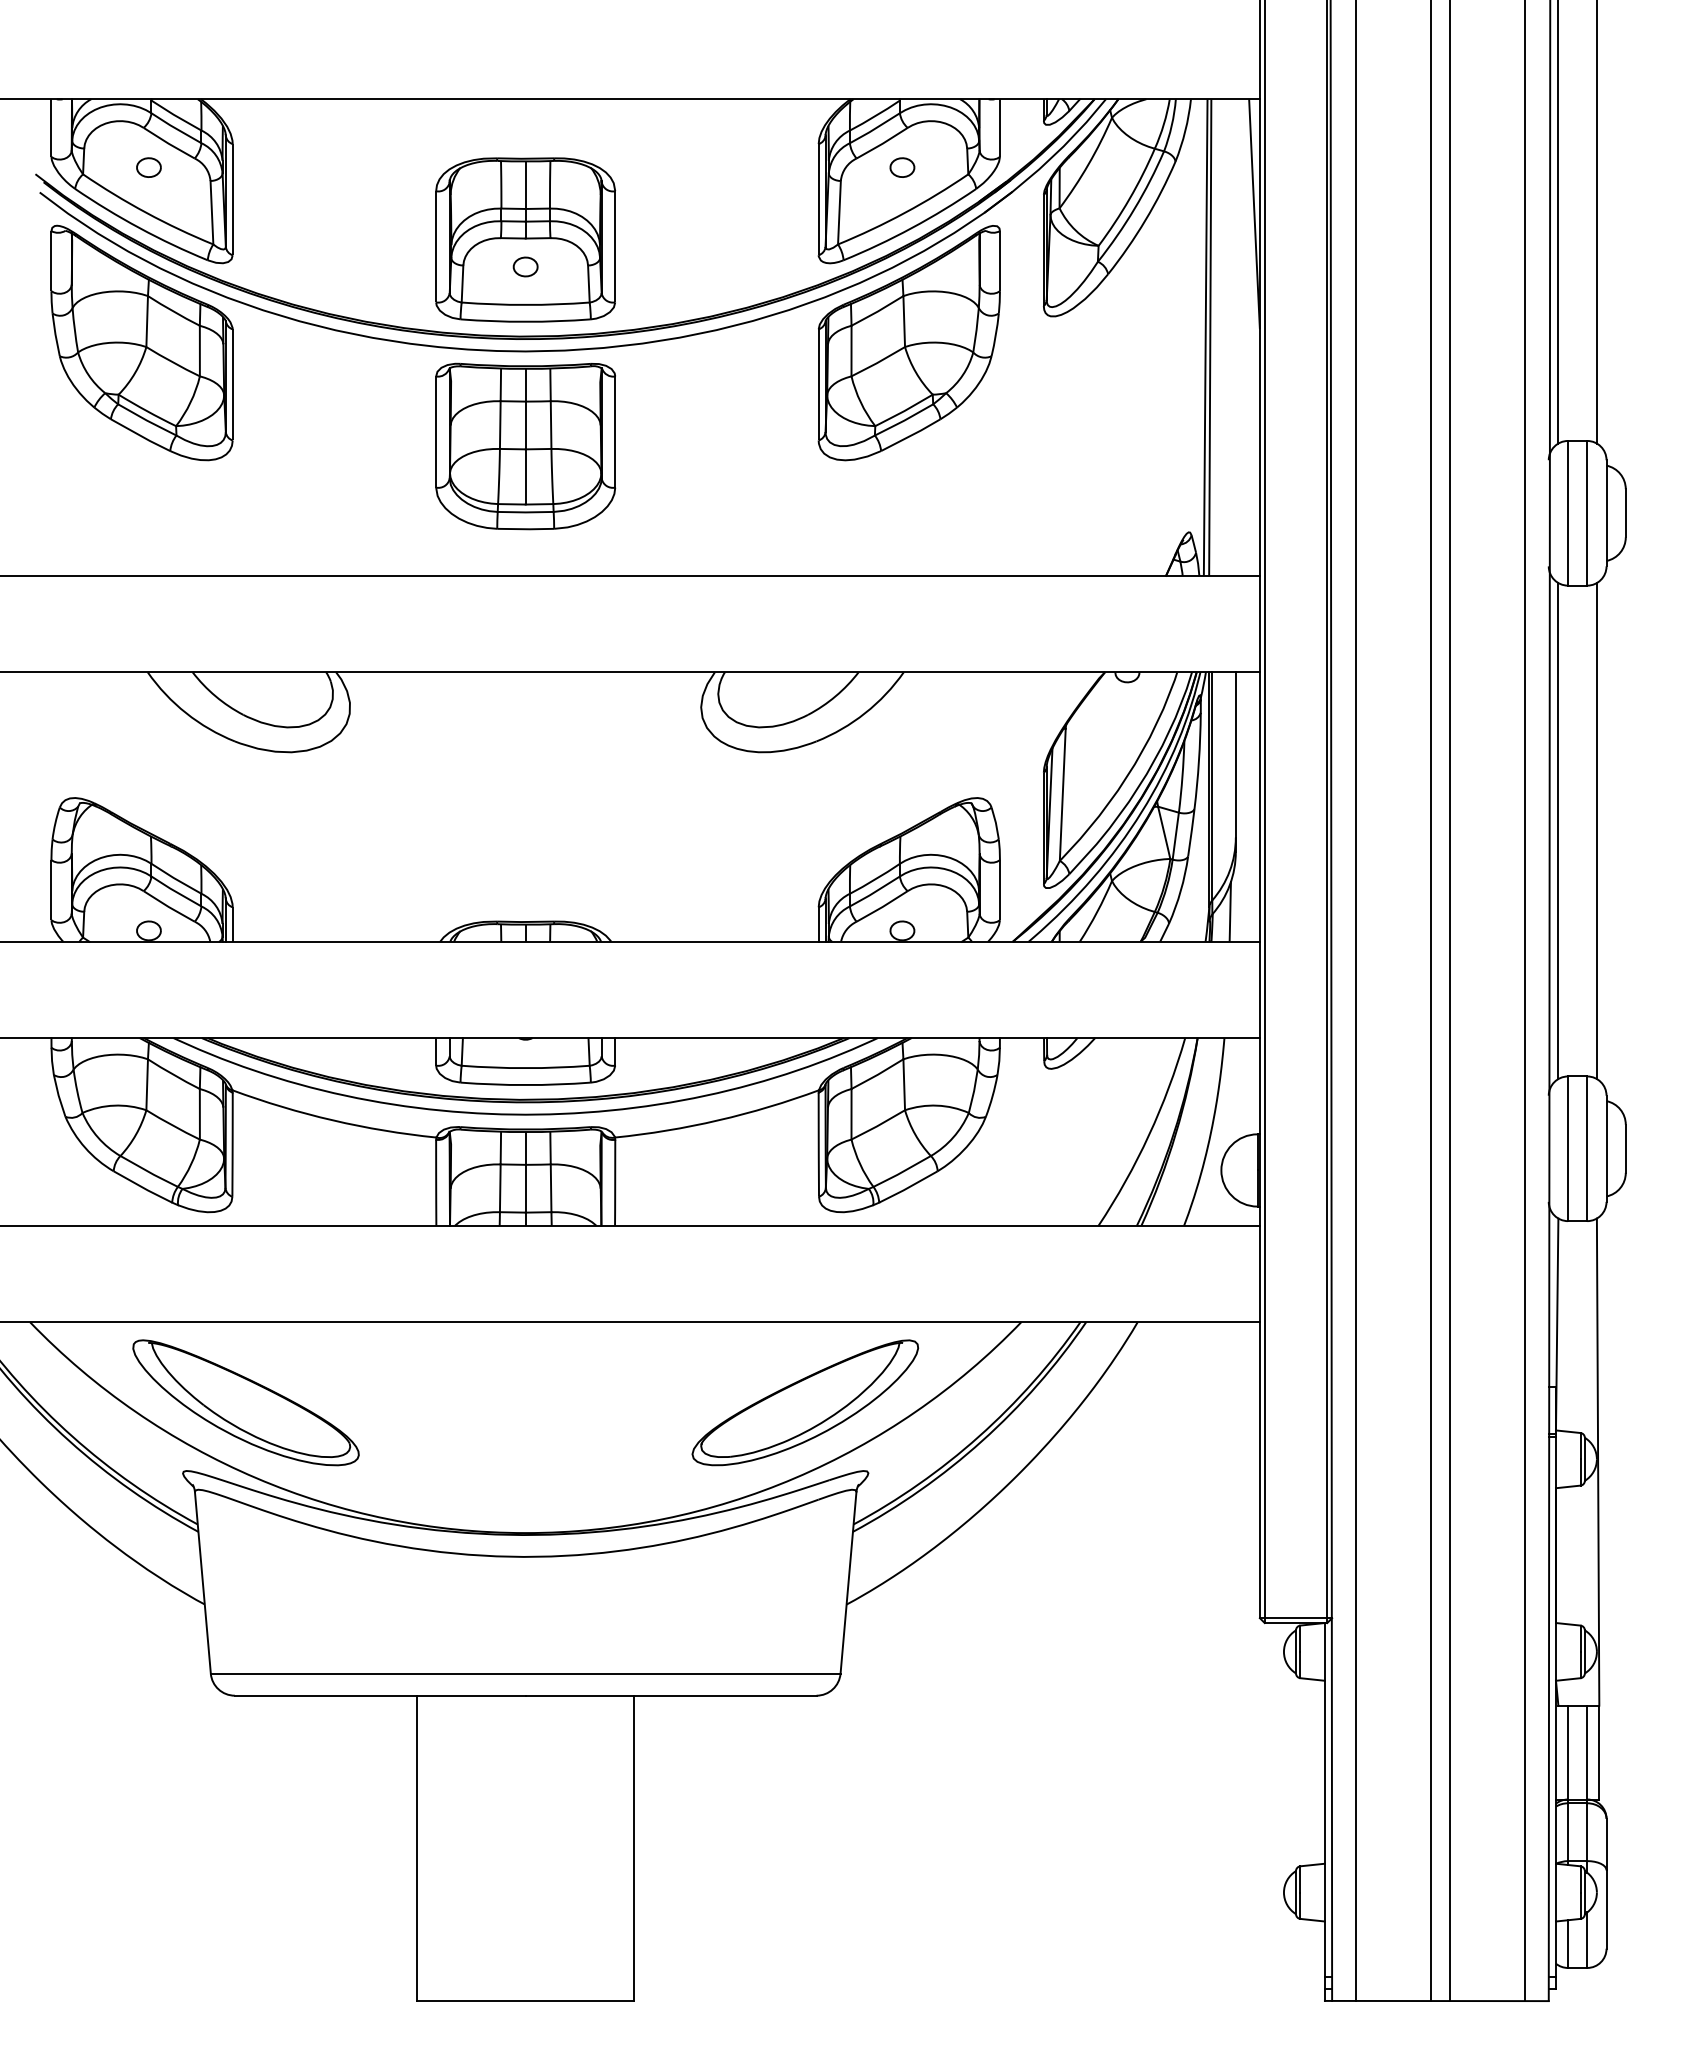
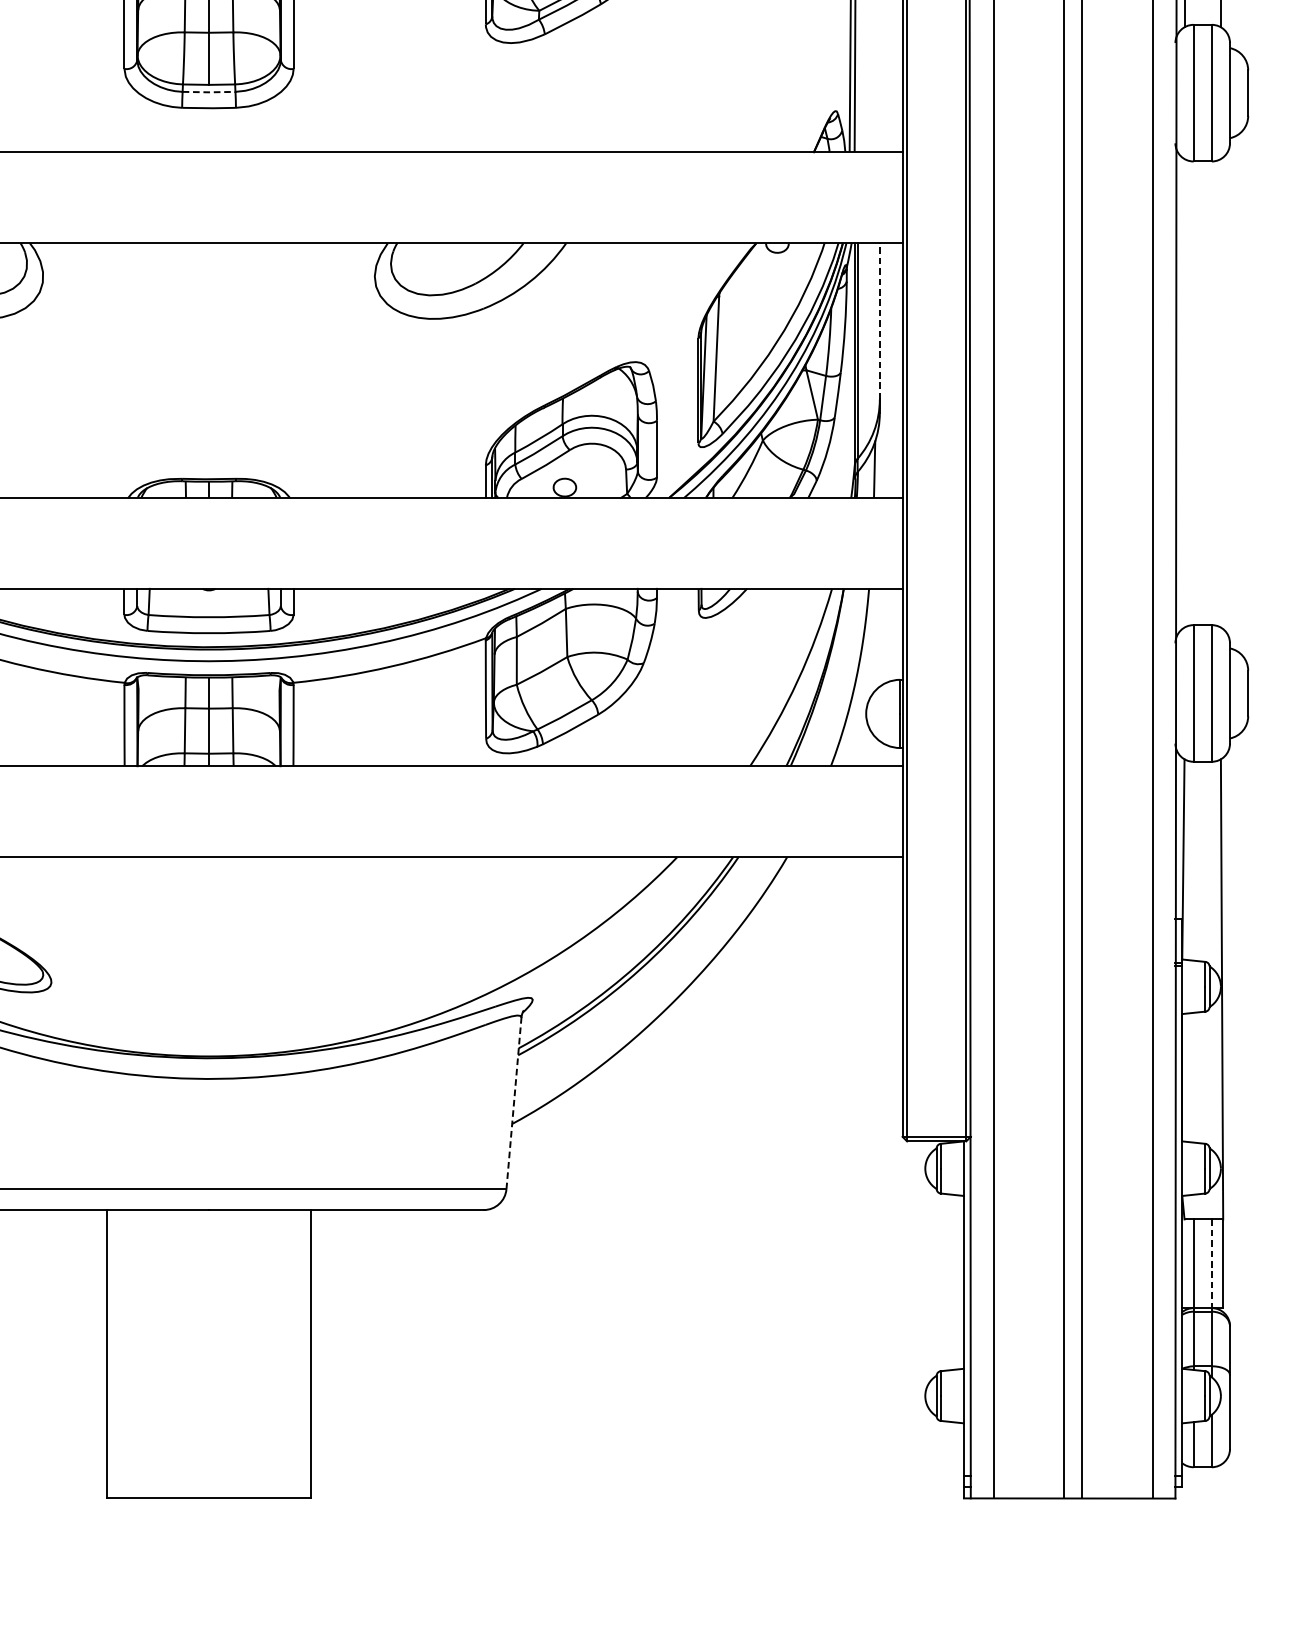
line: (525, 512) -> (208, 92), solid -> dashed
line: (1235, 754) -> (879, 321), solid -> dashed
line: (1558, 831) -> (1184, 393), removed
line: (1596, 831) -> (1220, 393), removed
part: (805, 1402) -> (473, 933), removed
line: (848, 1582) -> (513, 1103), solid -> dashed
line: (1587, 1752) -> (1212, 1263), solid -> dashed

